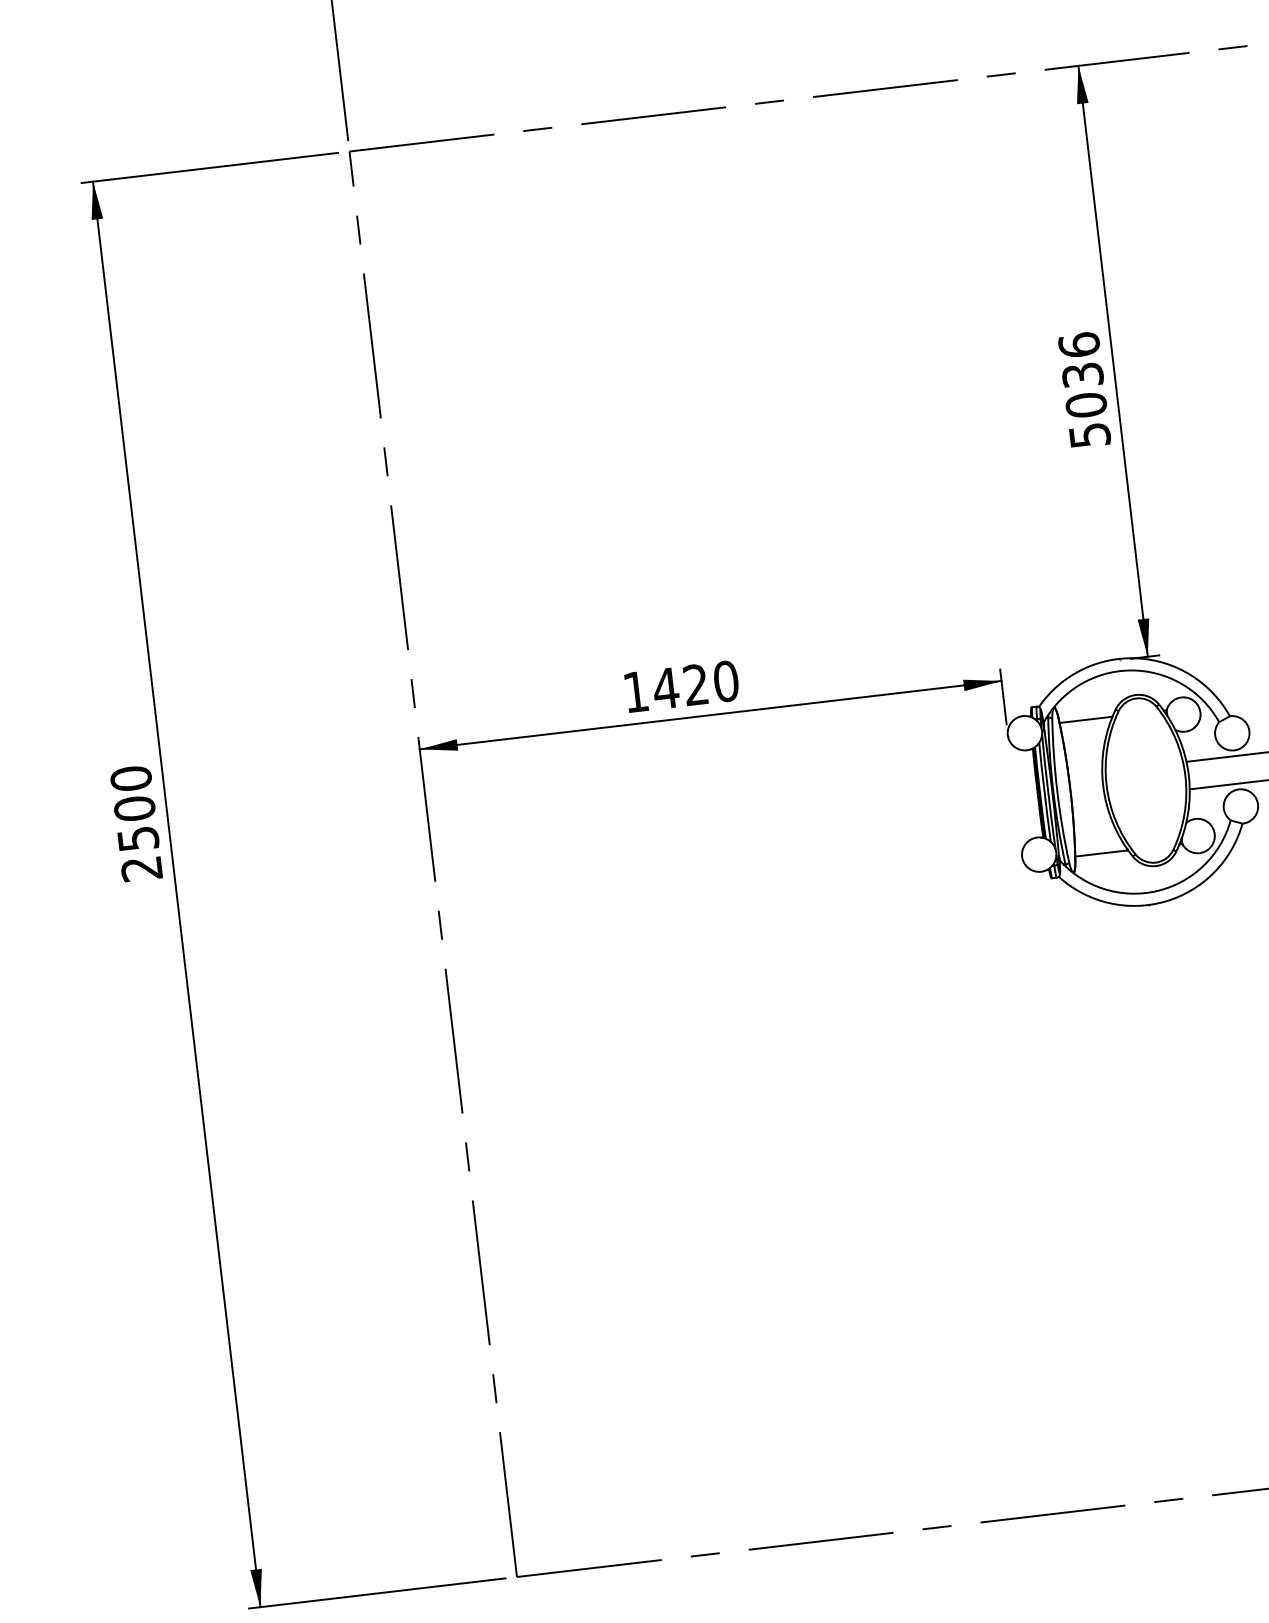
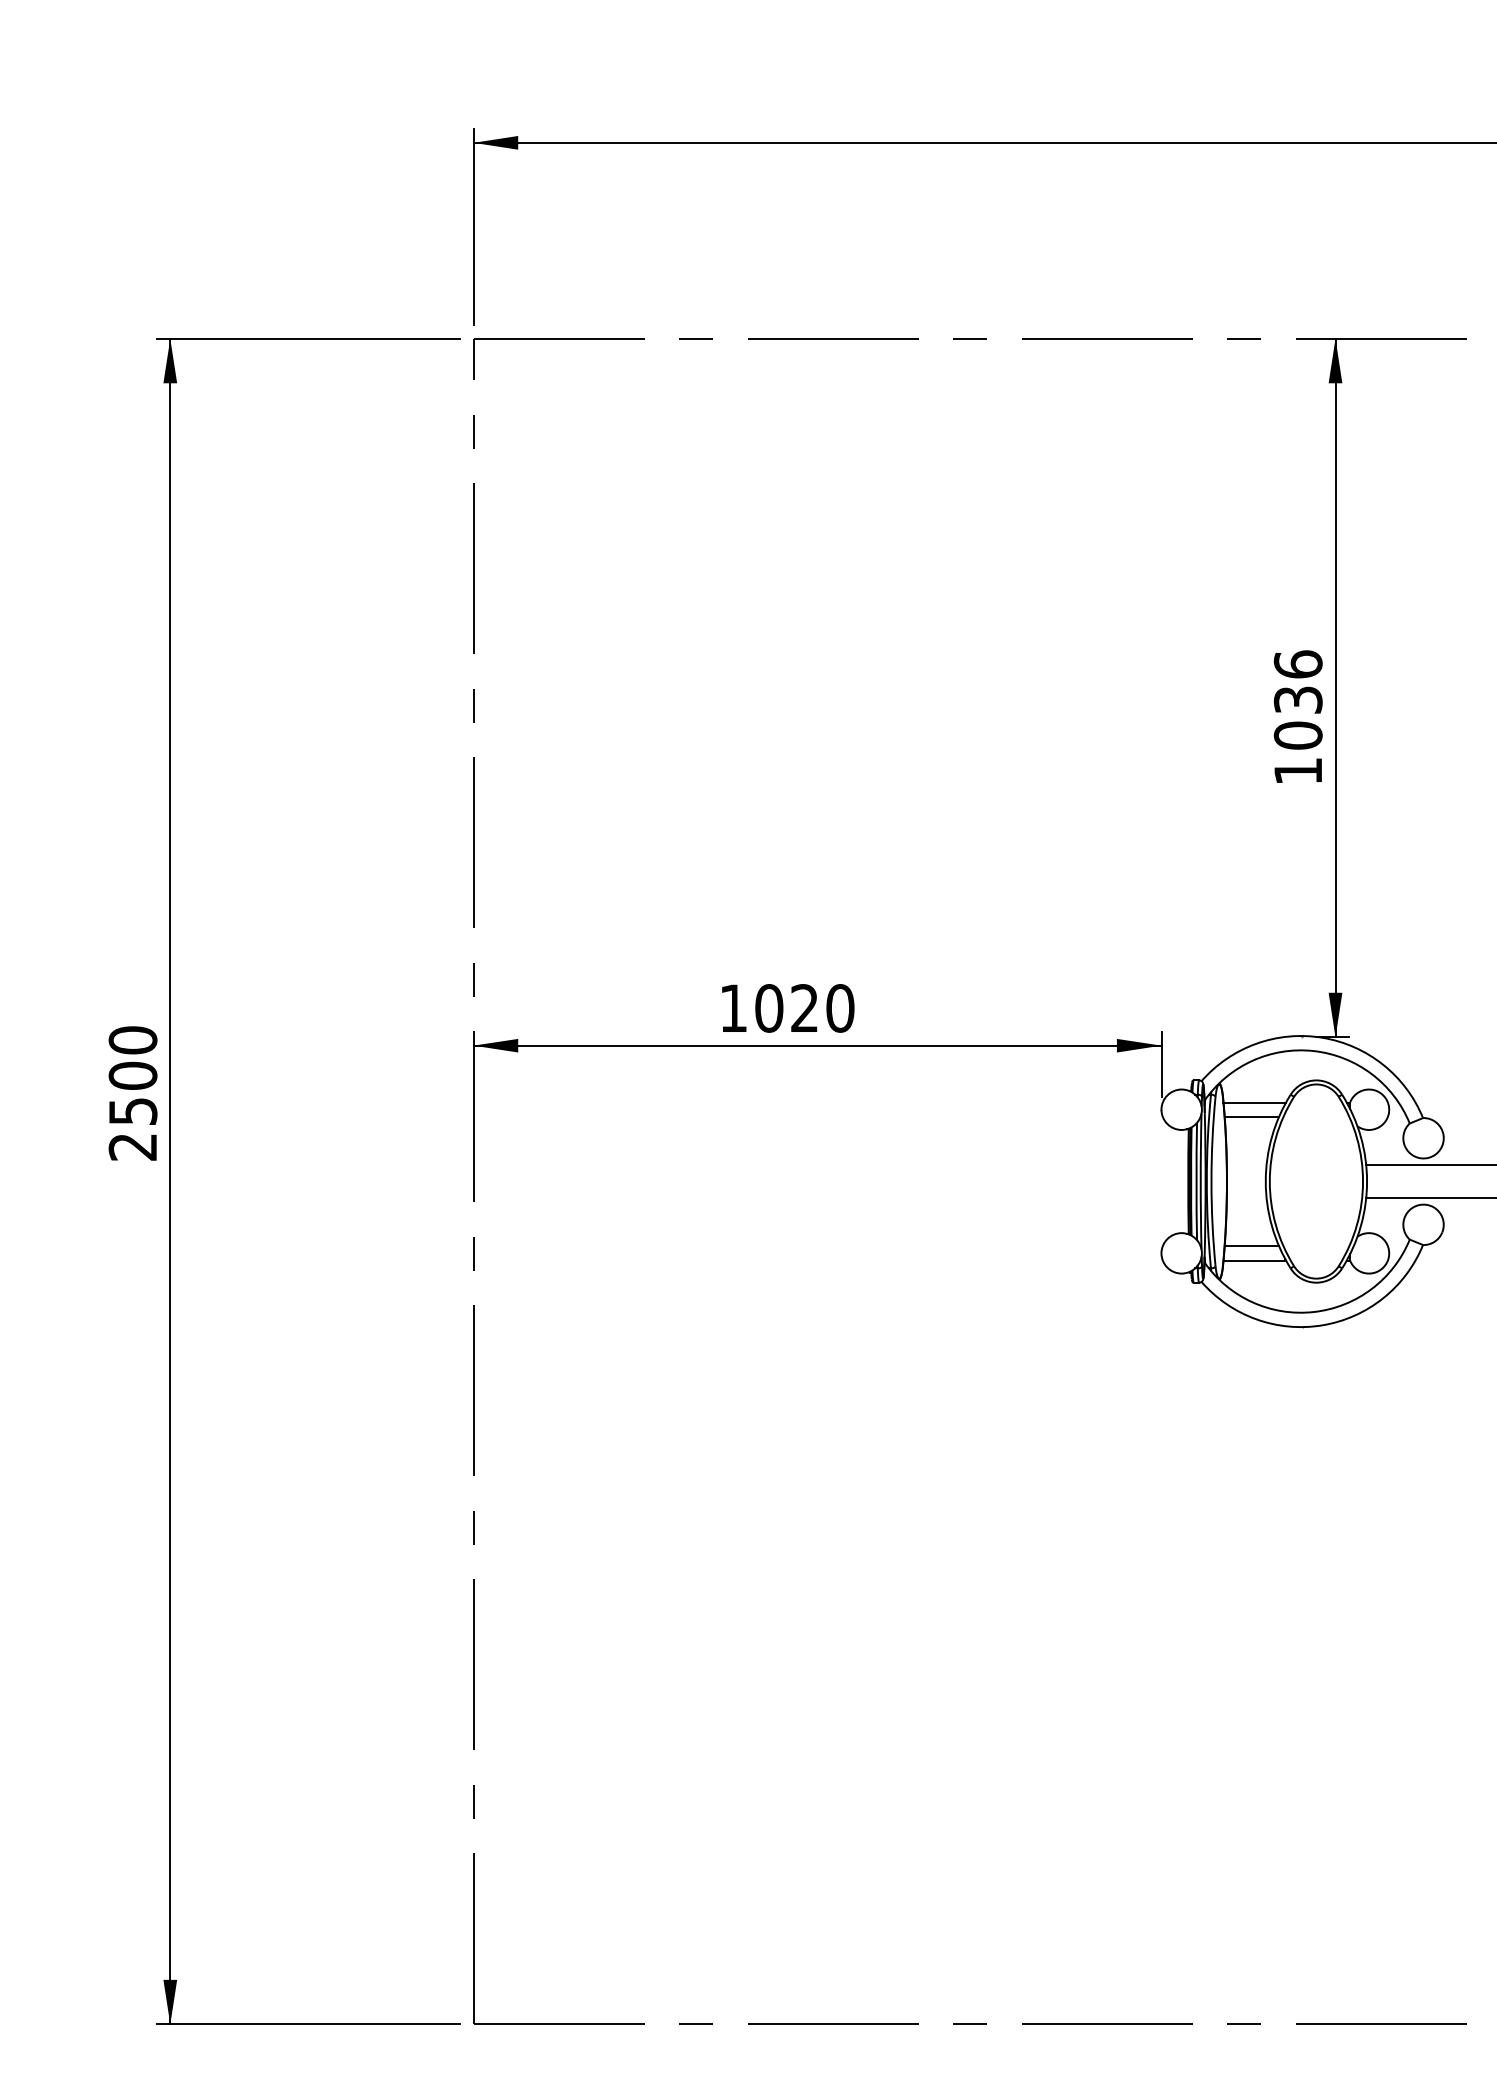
text: (1090, 435) -> (1298, 771), 5036 -> 1036
text: (665, 688) -> (768, 1008), 1420 -> 1020
line: (1084, 731) -> (1251, 1116), added
line: (1097, 841) -> (1251, 1246), added

